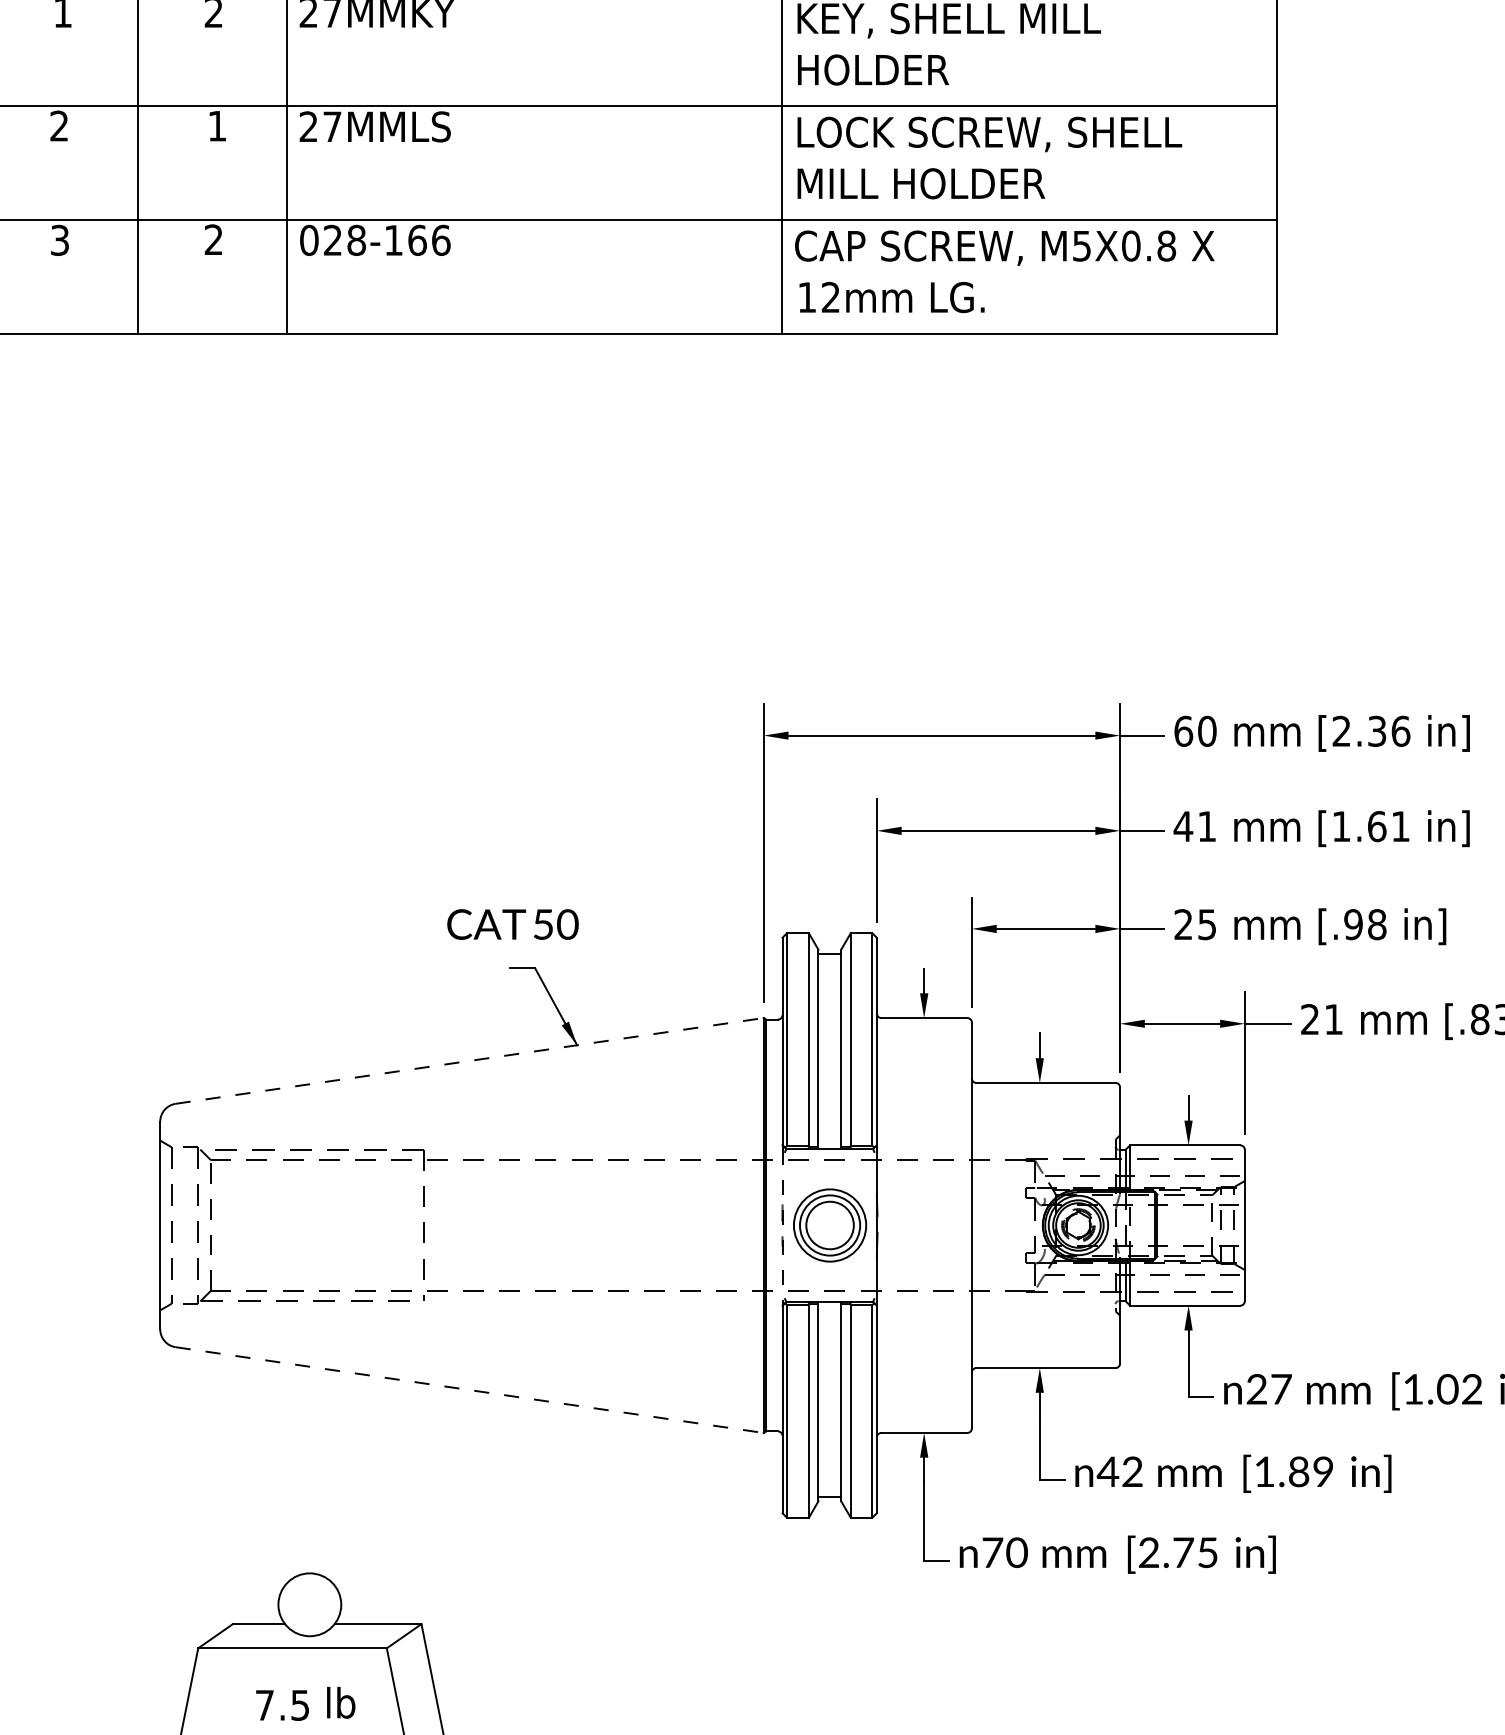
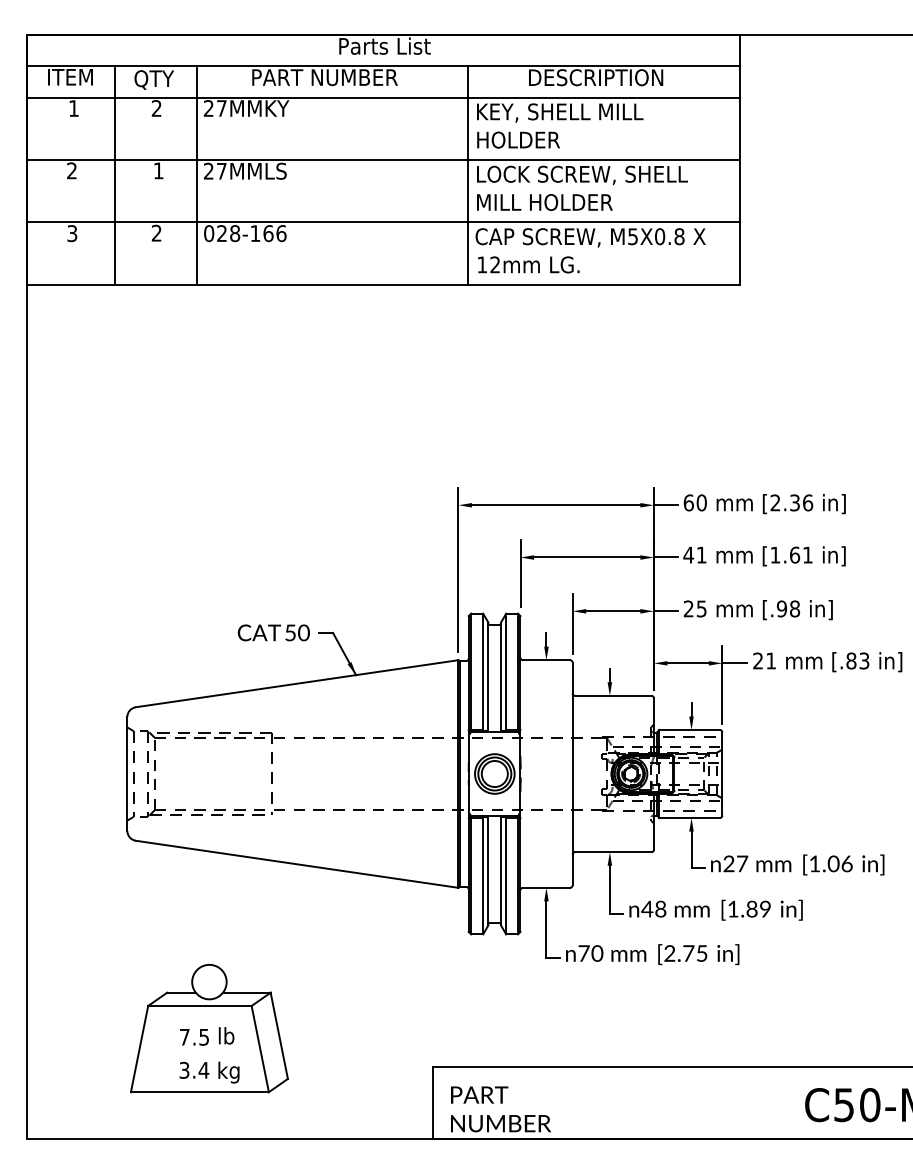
text: (512, 923) -> (273, 632), moved
line: (470, 1060) -> (297, 683), dashed -> solid
line: (782, 1226) -> (468, 774), dashed -> solid
text: (1471, 1388) -> (846, 863), [1.02 -> [1.06
line: (470, 1390) -> (297, 864), dashed -> solid
text: (1132, 1472) -> (660, 909), 42 -> 48

